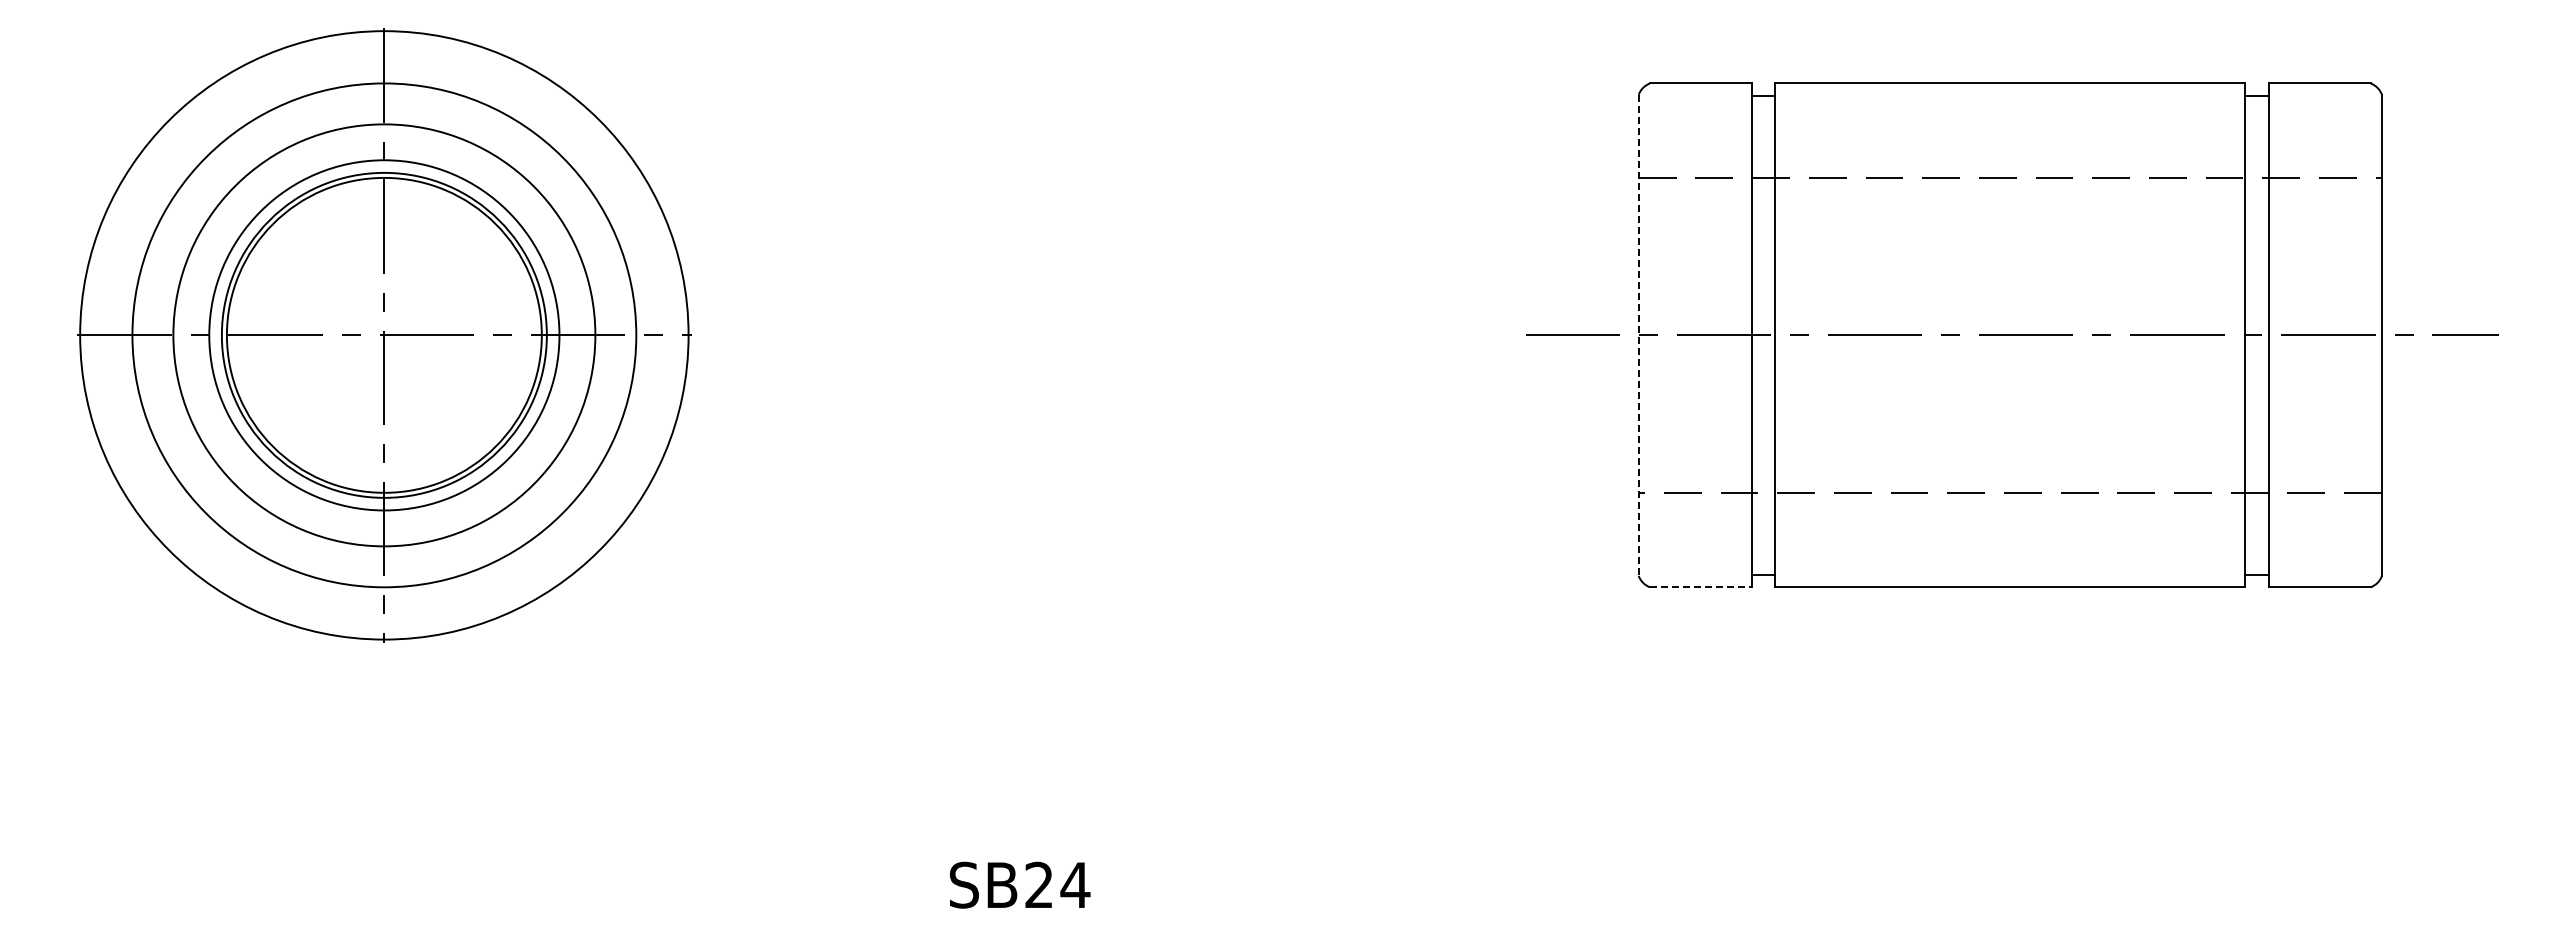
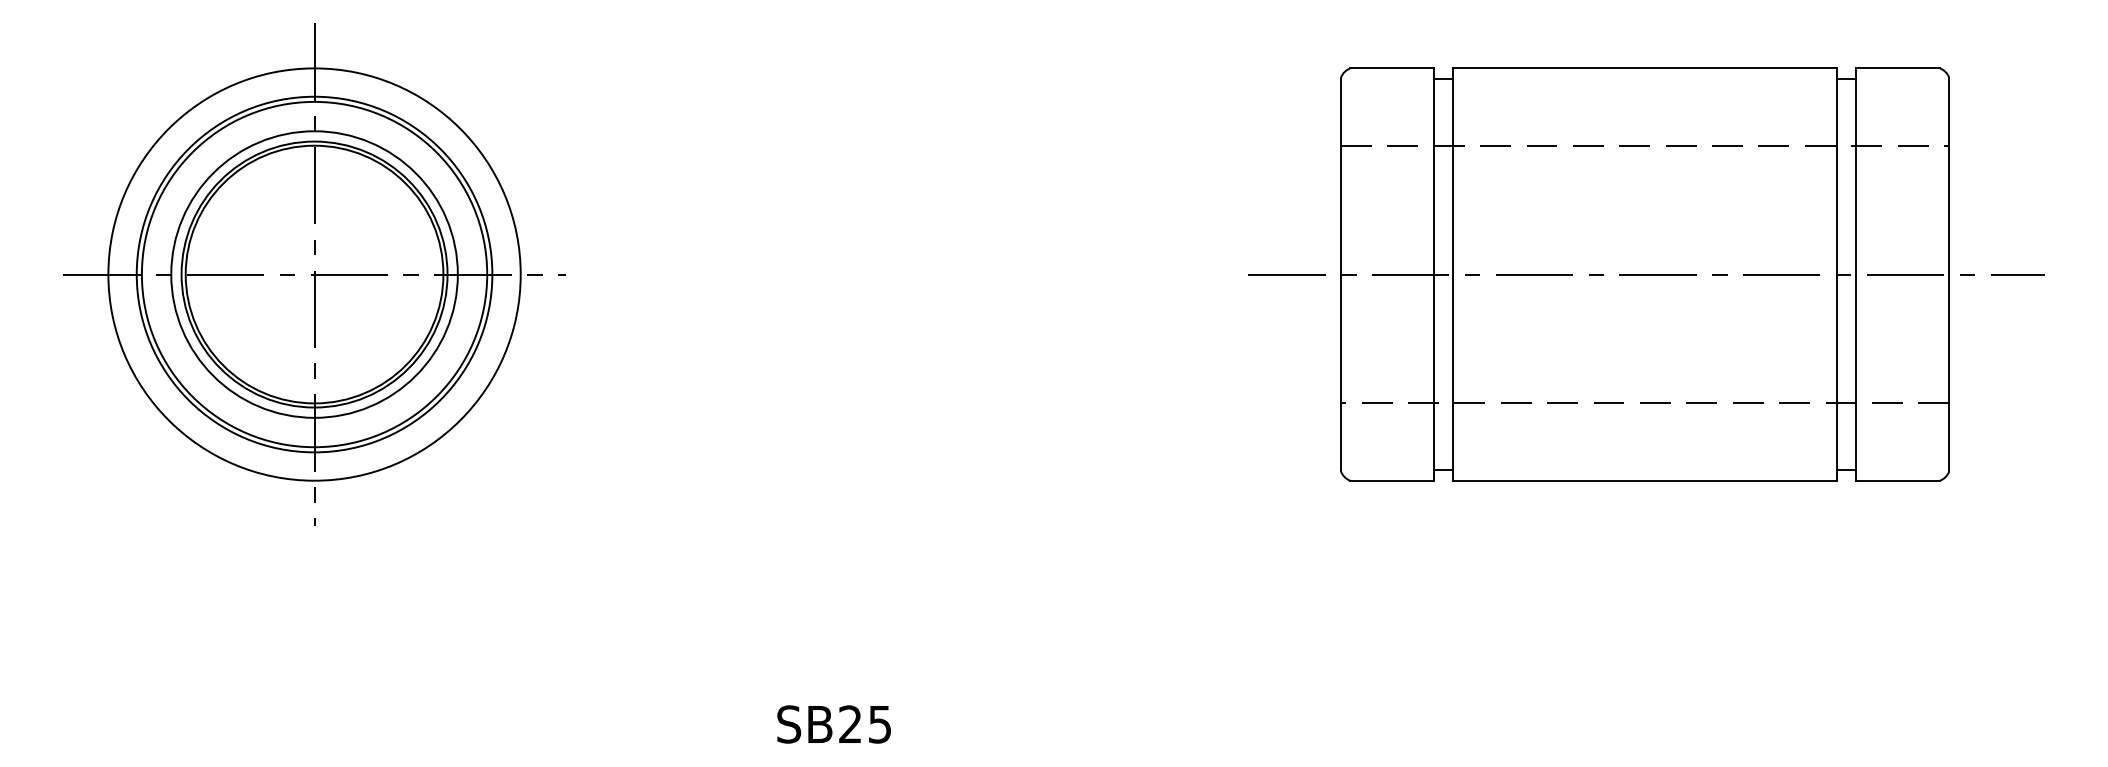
circle: (384, 335) -> (314, 274), size x0.71
line: (1638, 335) -> (1340, 274), dashed -> solid
line: (1701, 587) -> (1392, 480), dashed -> solid
text: (1075, 885) -> (880, 724), SB24 -> SB25

